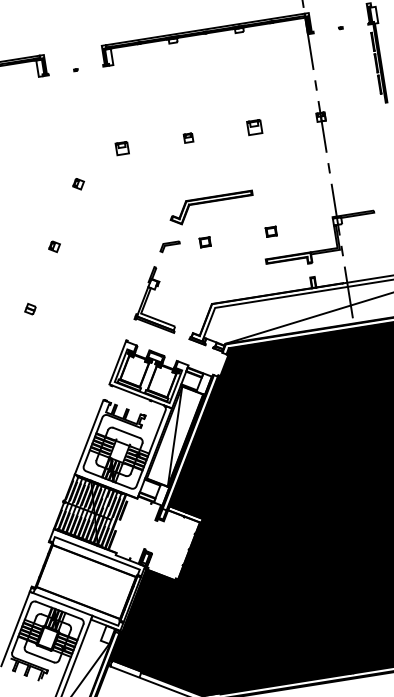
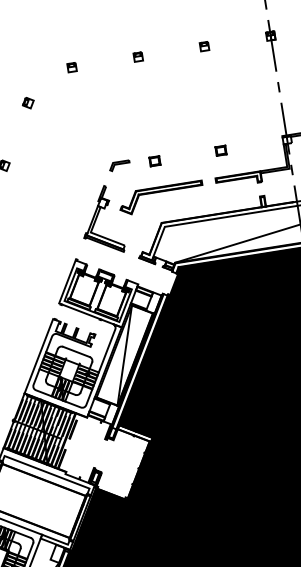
part: (254, 127) -> (204, 46), size x0.62
part: (122, 148) -> (72, 67), size x0.71
part: (211, 207) -> (161, 197), moved

